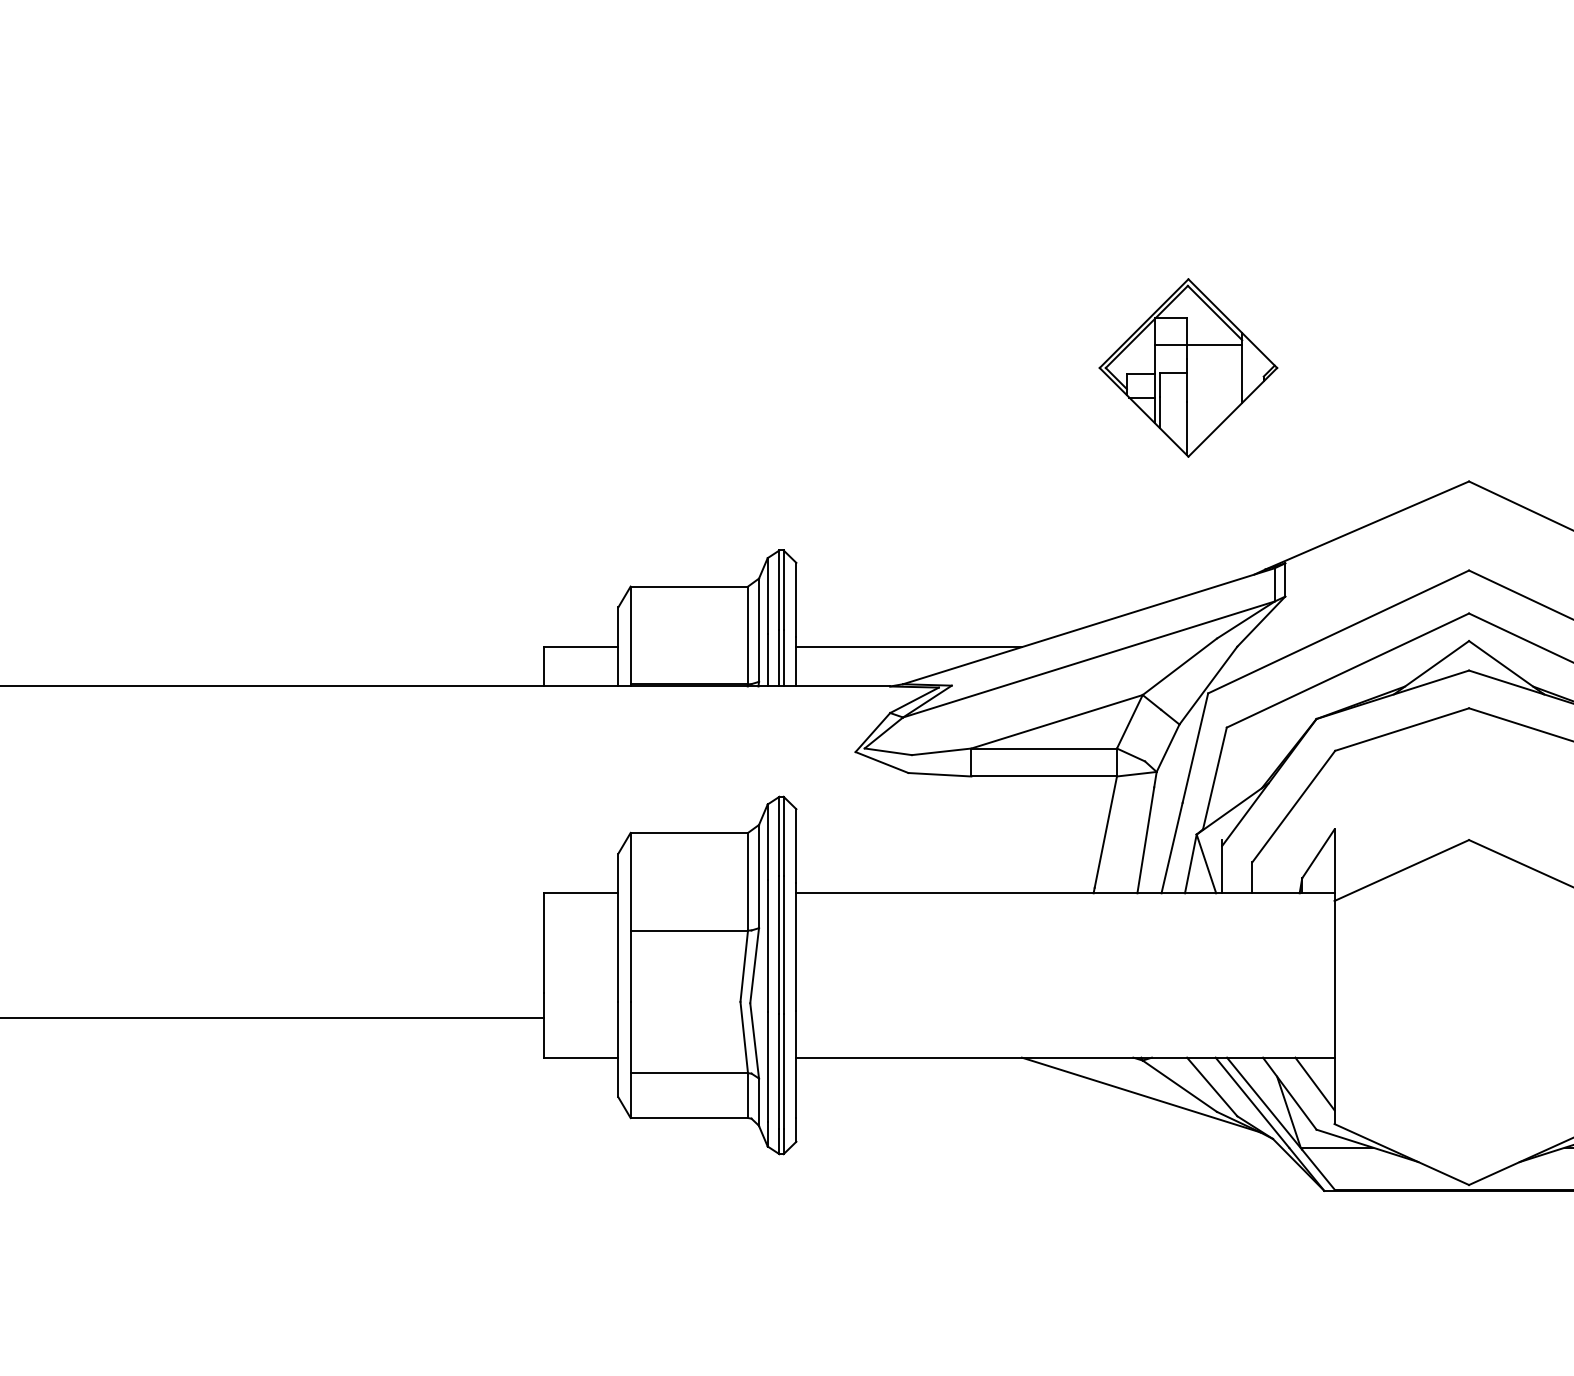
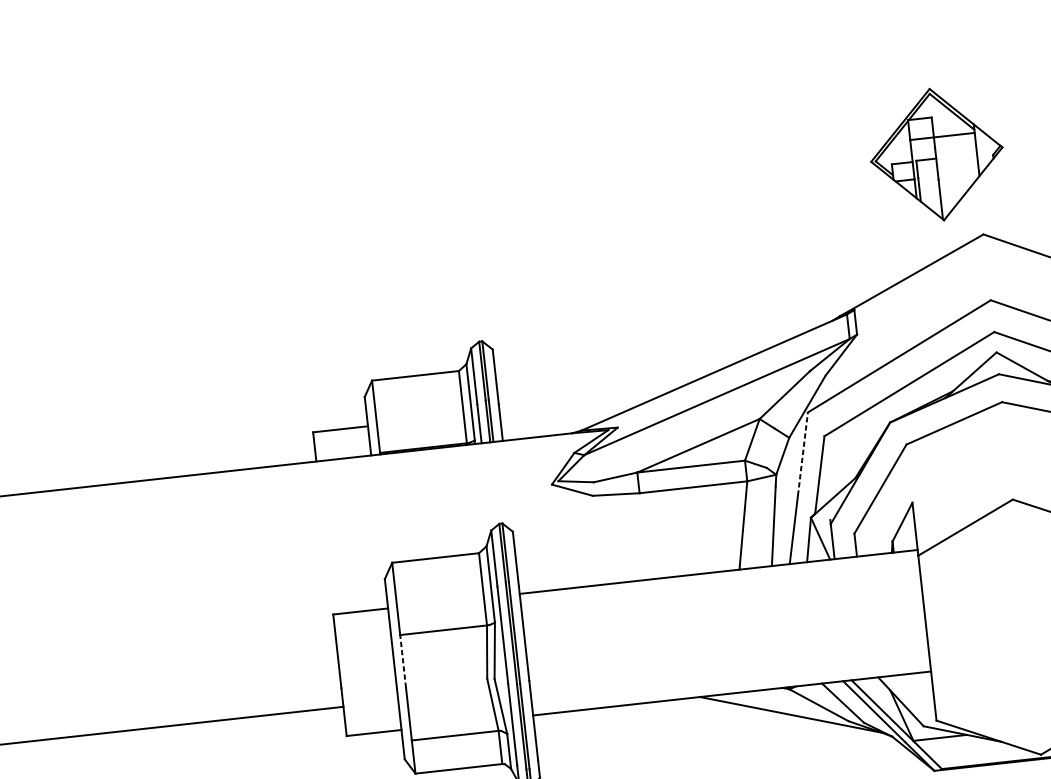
part: (1188, 367) -> (936, 154), moved
line: (909, 646) -> (583, 402), removed
line: (1195, 747) -> (802, 453), solid -> dashed
line: (630, 966) -> (403, 661), solid -> dashed
line: (1314, 1083) -> (918, 692), removed

